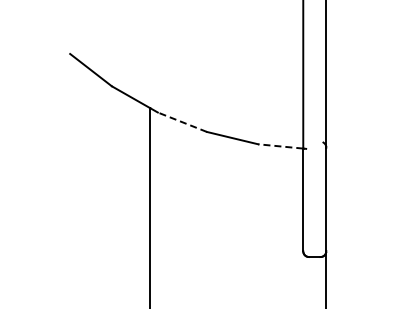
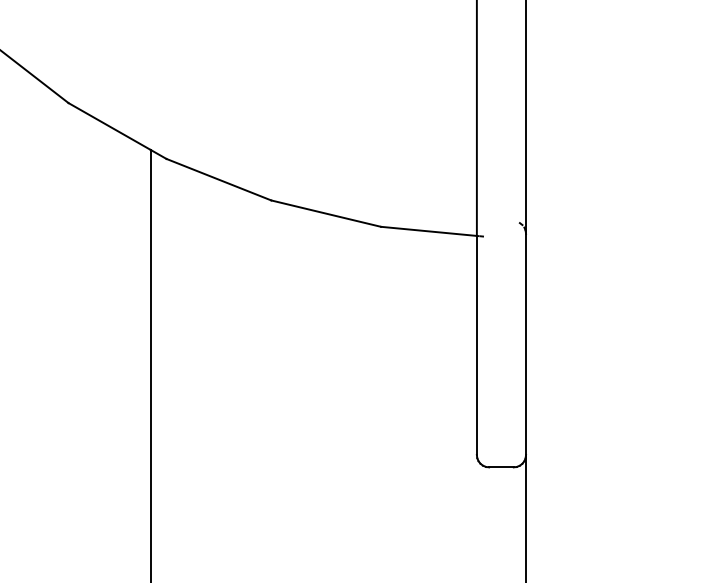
line: (181, 122) -> (216, 180), dashed -> solid
line: (280, 146) -> (428, 231), dashed -> solid

